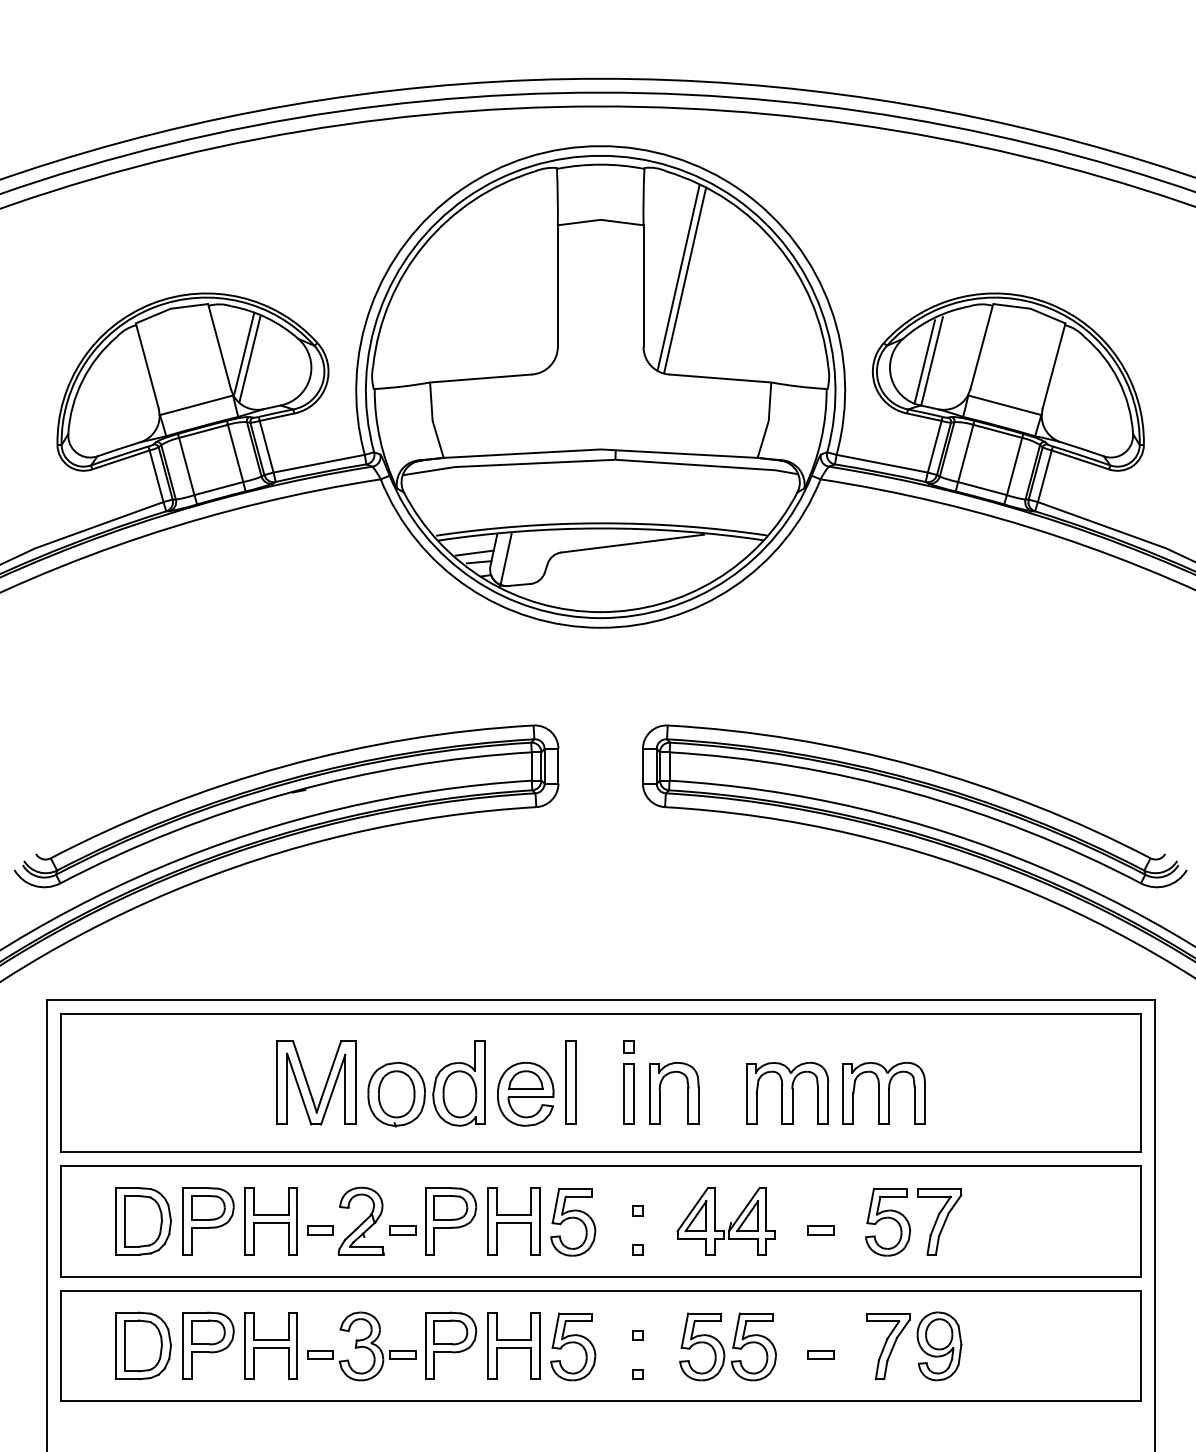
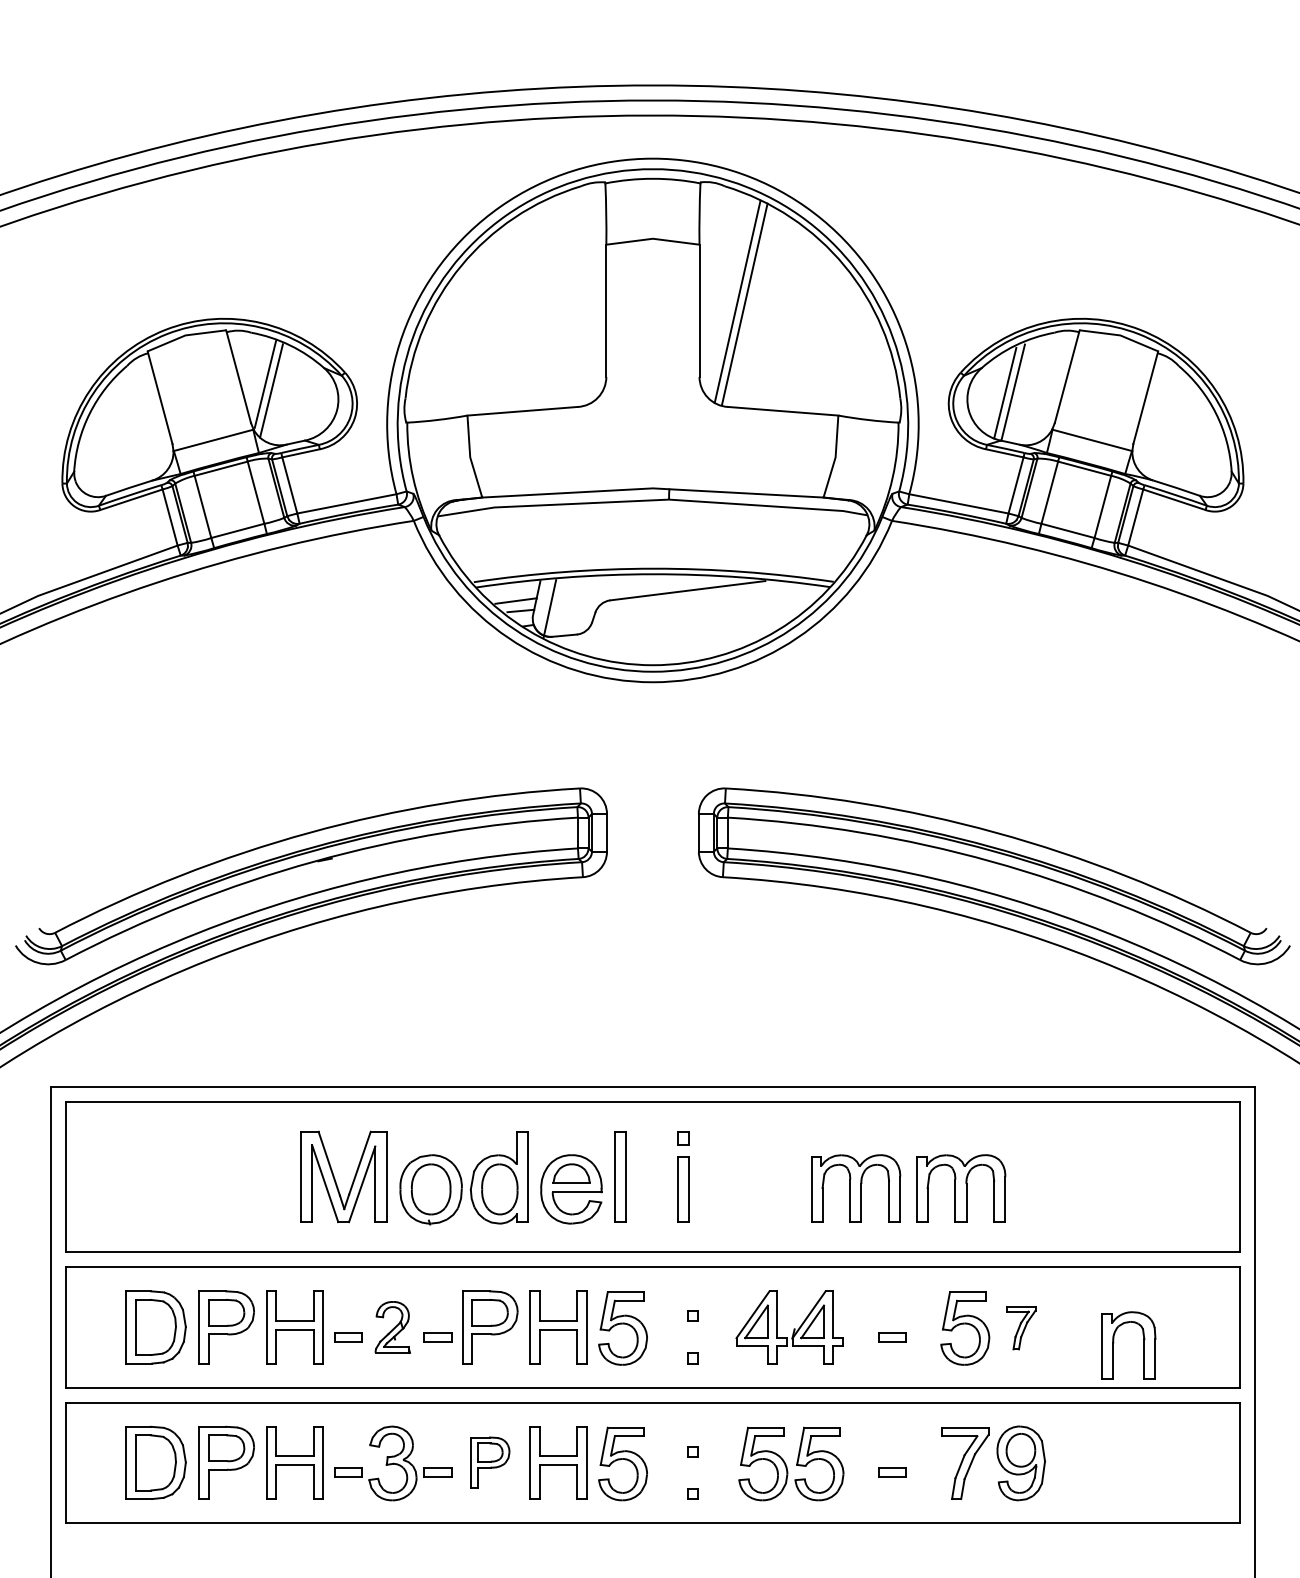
part: (661, 1090) -> (1114, 1342), moved
part: (361, 1221) -> (392, 1327), size x0.7
part: (939, 1221) -> (1021, 1327), size x0.6
part: (451, 1345) -> (490, 1462), size x0.7

